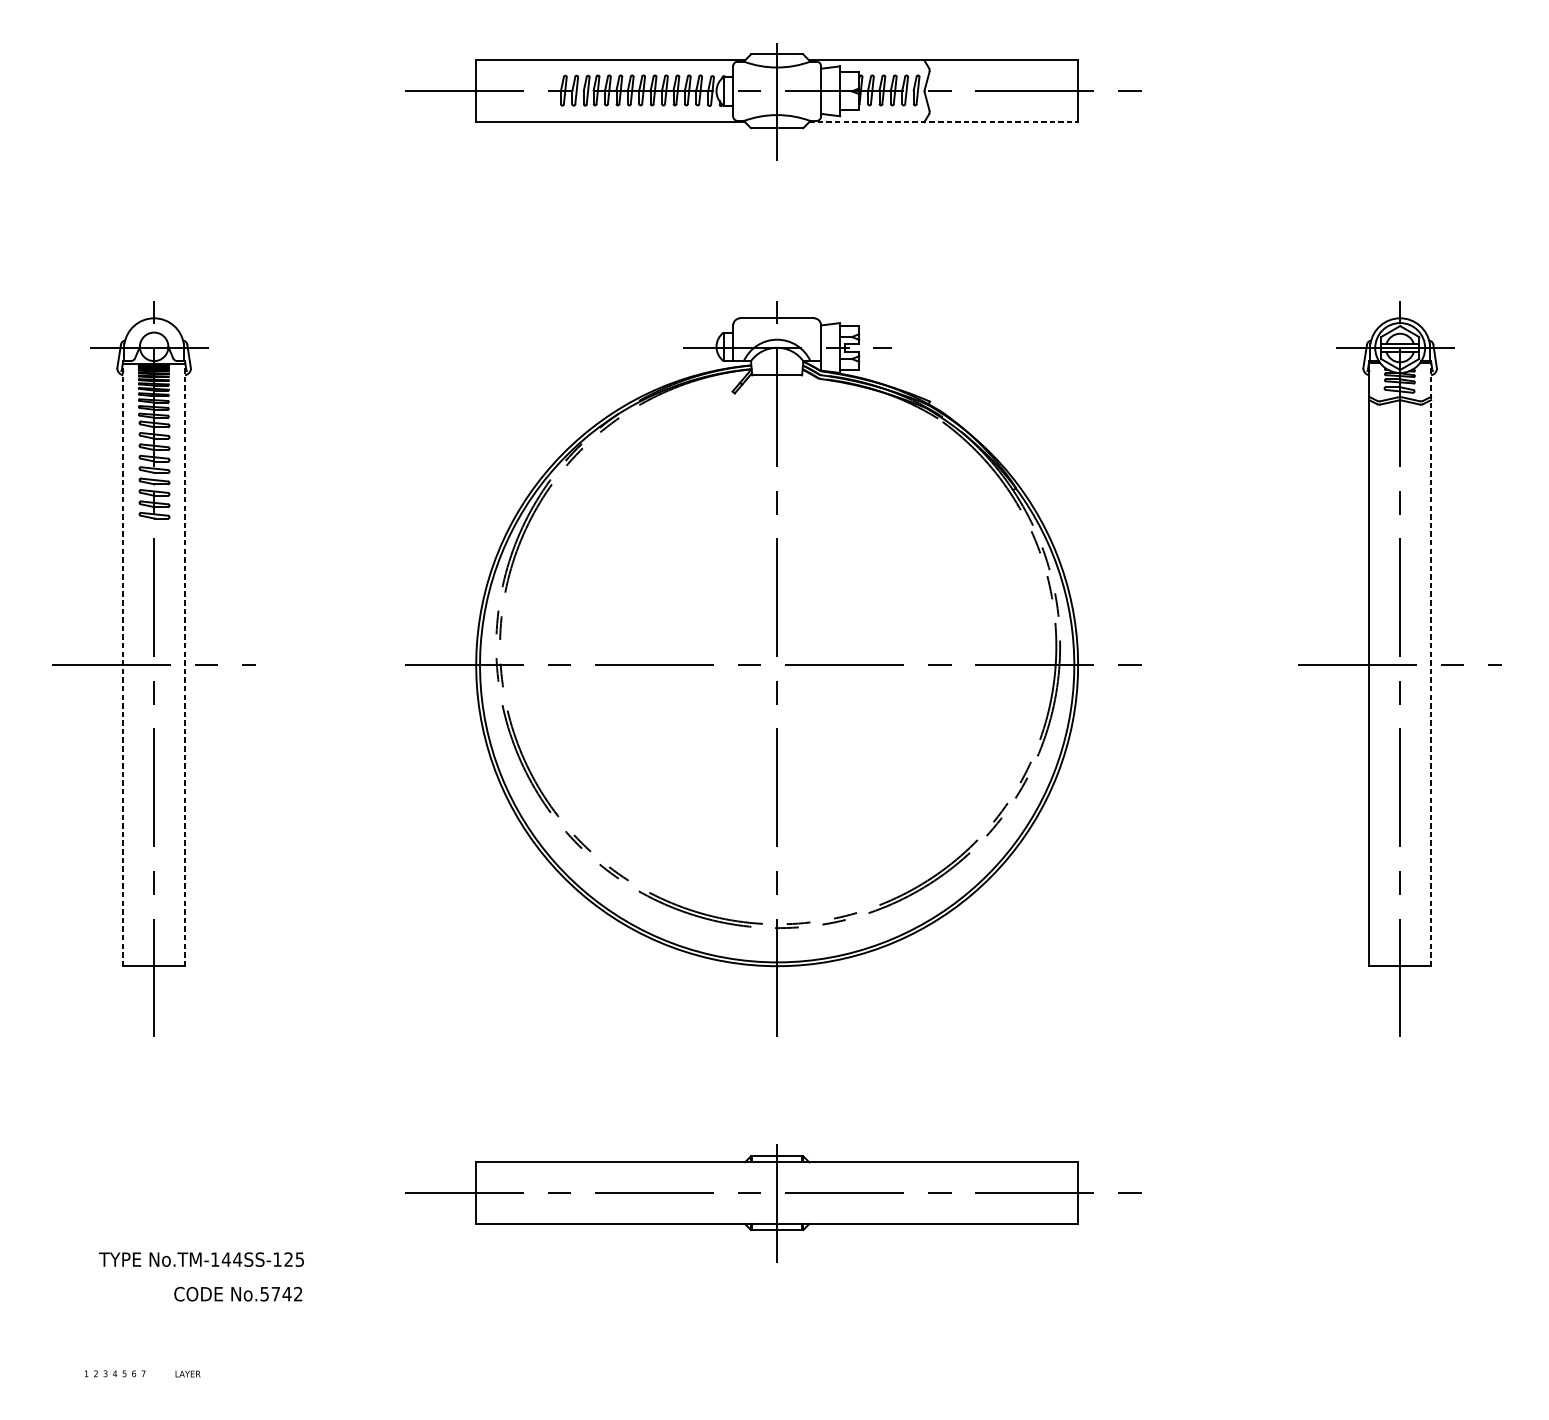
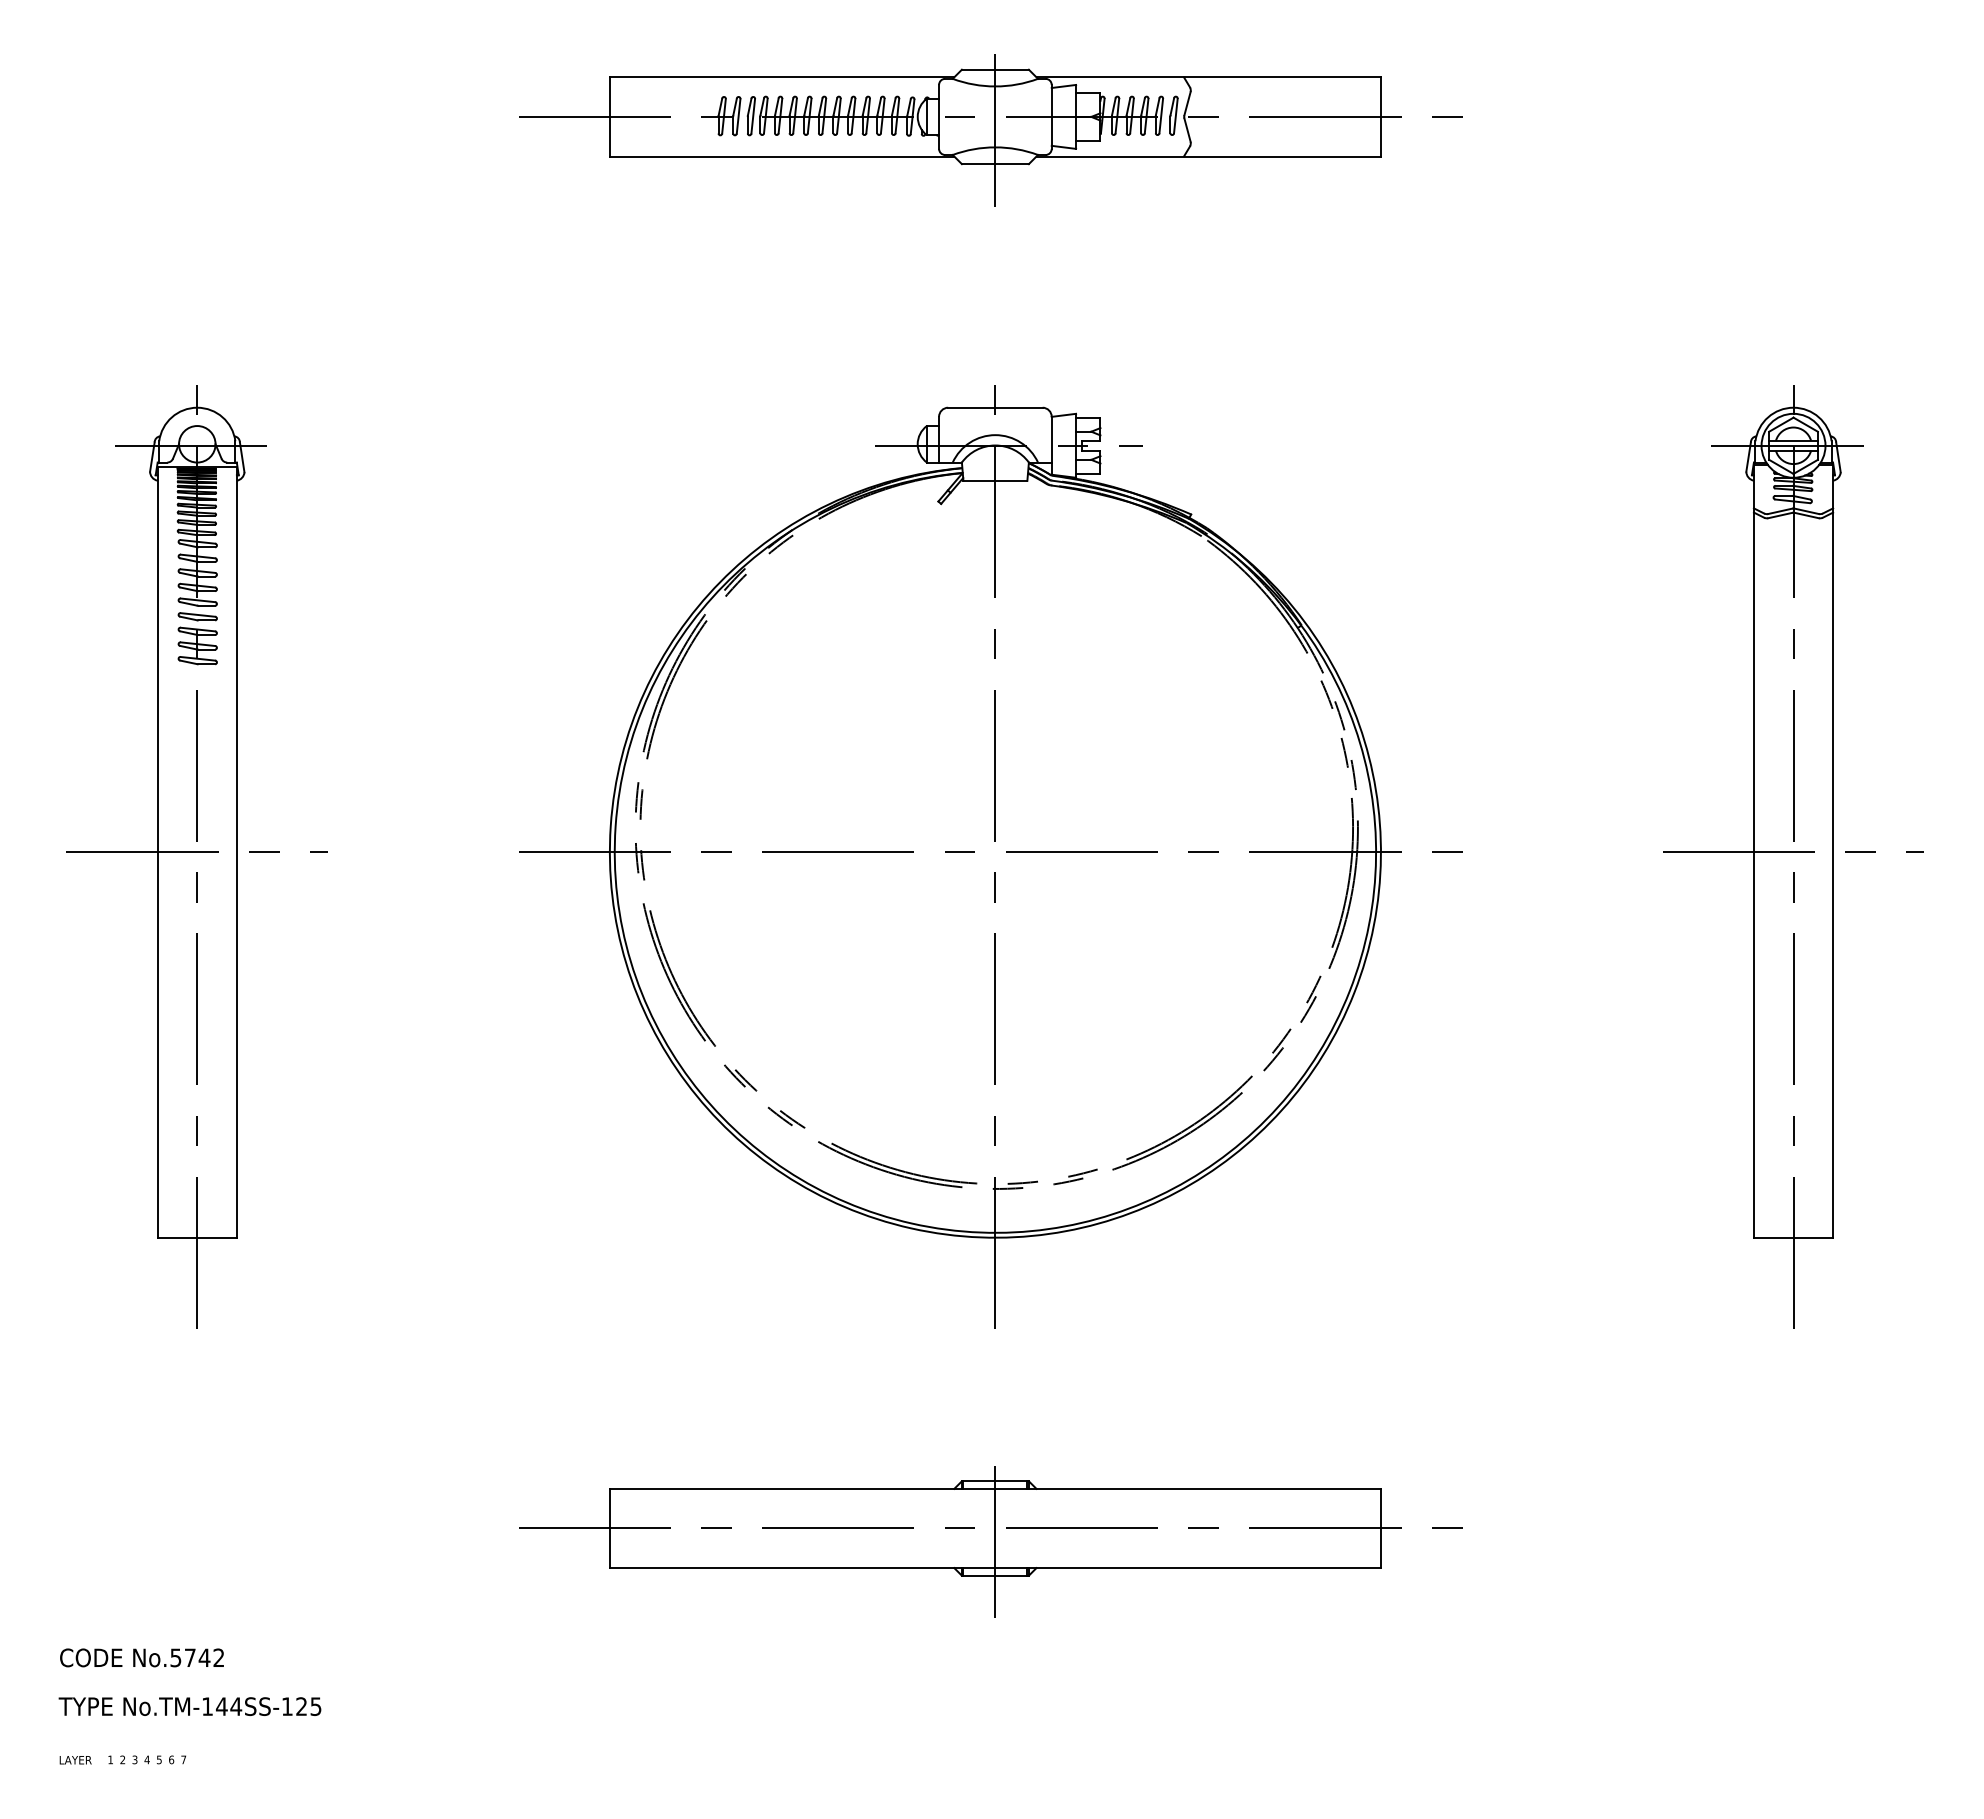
line: (944, 122) -> (1209, 156), dashed -> solid
line: (123, 664) -> (157, 851), dashed -> solid
line: (184, 664) -> (236, 851), dashed -> solid
line: (1431, 664) -> (1833, 851), dashed -> solid
text: (201, 1259) -> (189, 1706), moved
text: (237, 1293) -> (141, 1657), moved
text: (187, 1374) -> (75, 1760), moved

